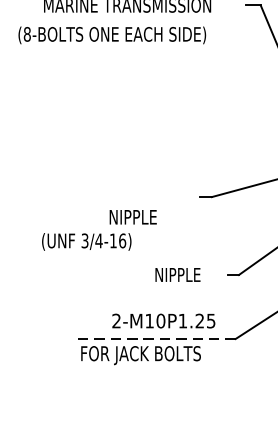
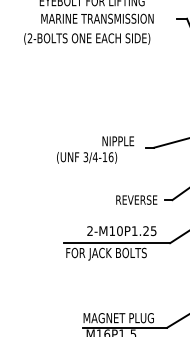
text: (26, 34) -> (29, 38), (8-BOLTS -> (2-BOLTS
text: (99, 229) -> (95, 149), moved
text: (187, 274) -> (137, 199), NIPPLE -> REVERSE
line: (155, 339) -> (116, 243), dashed -> solid

